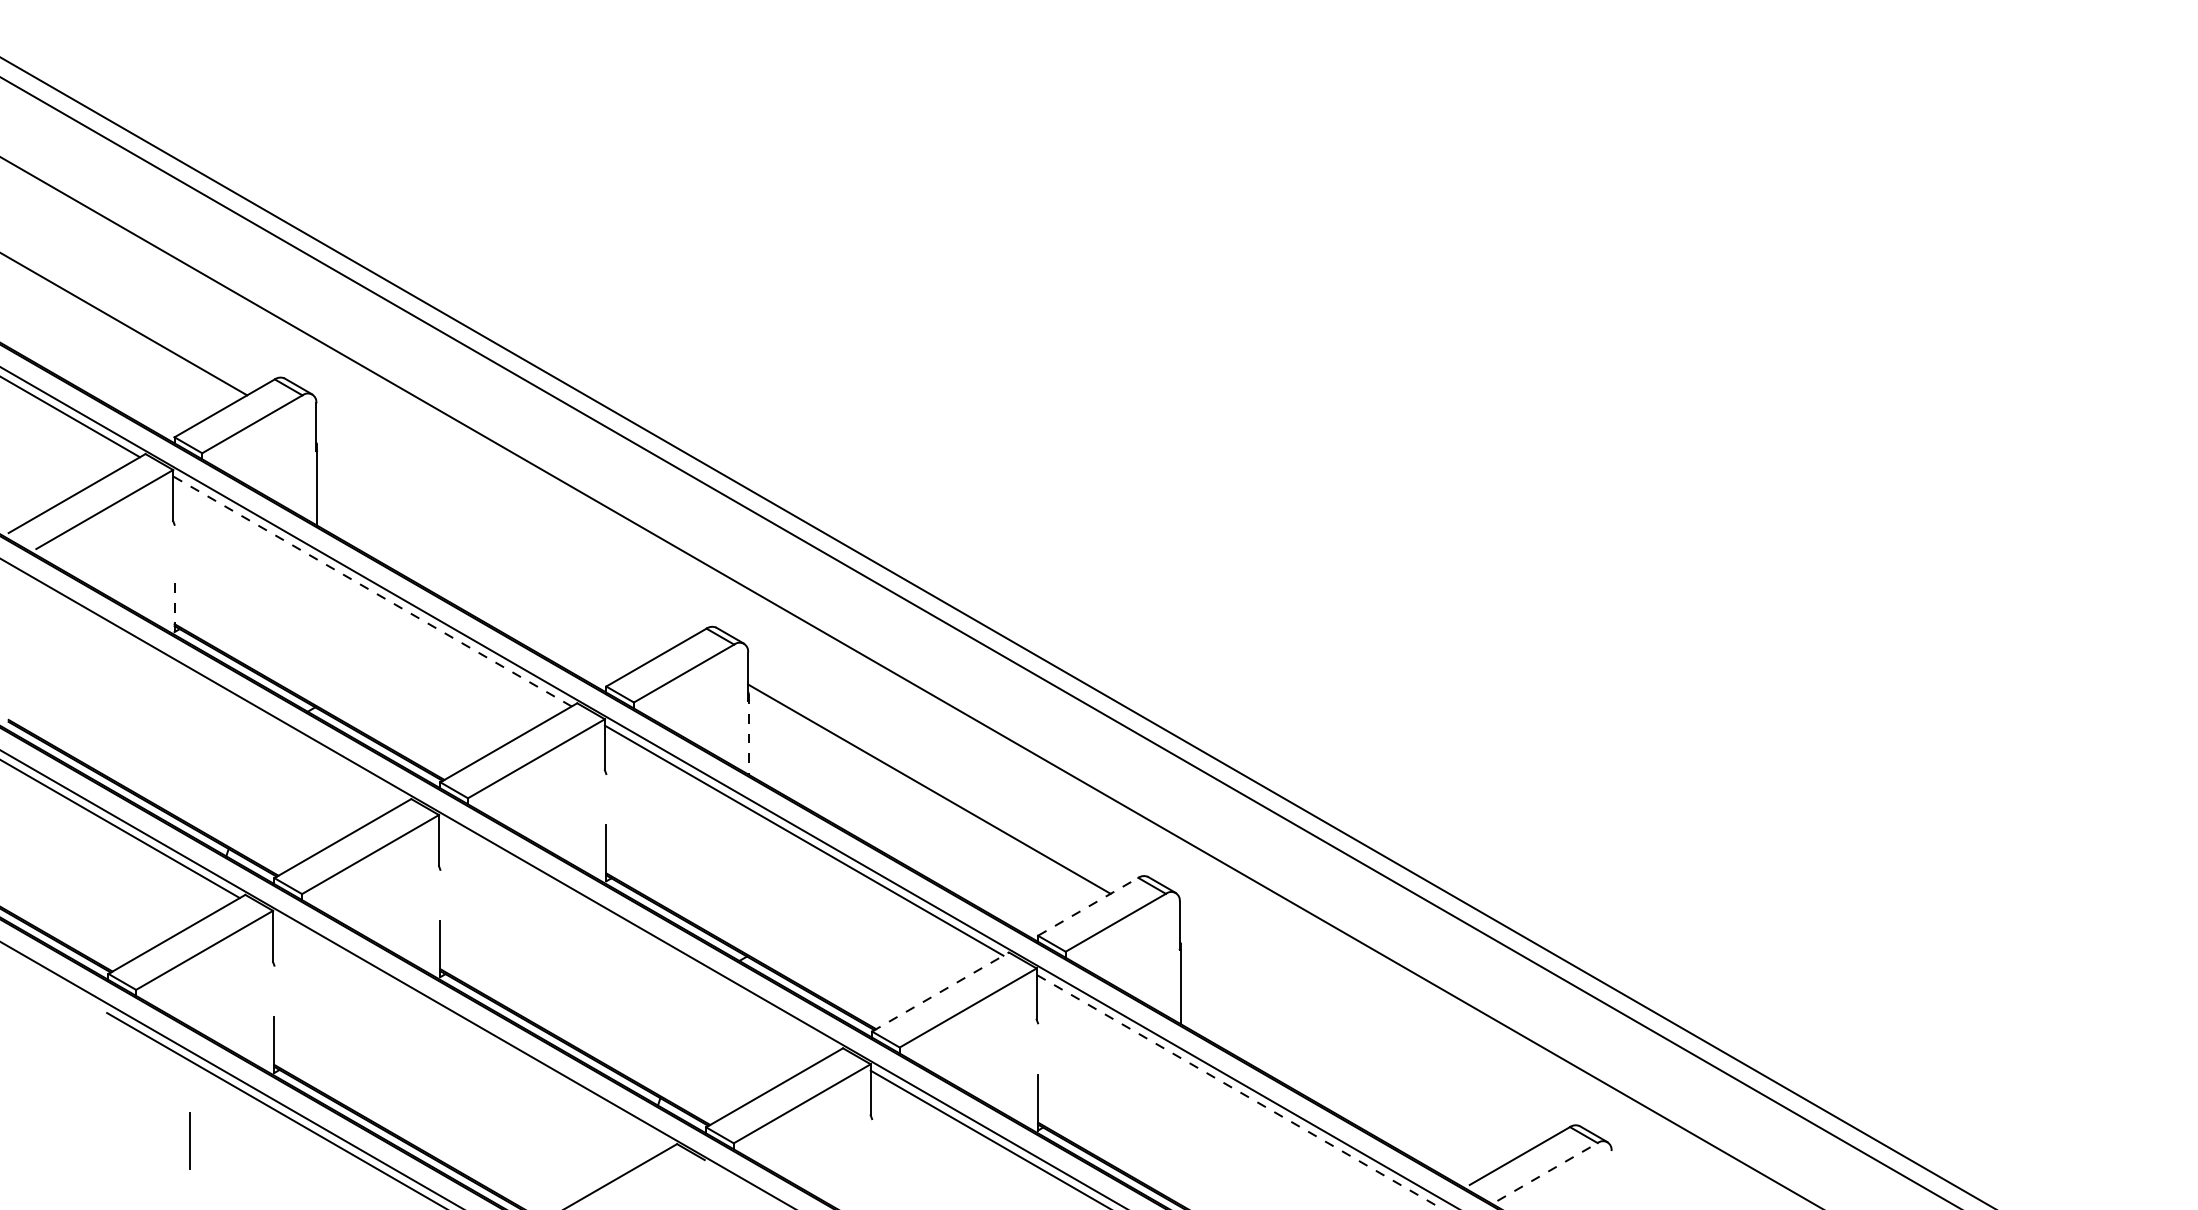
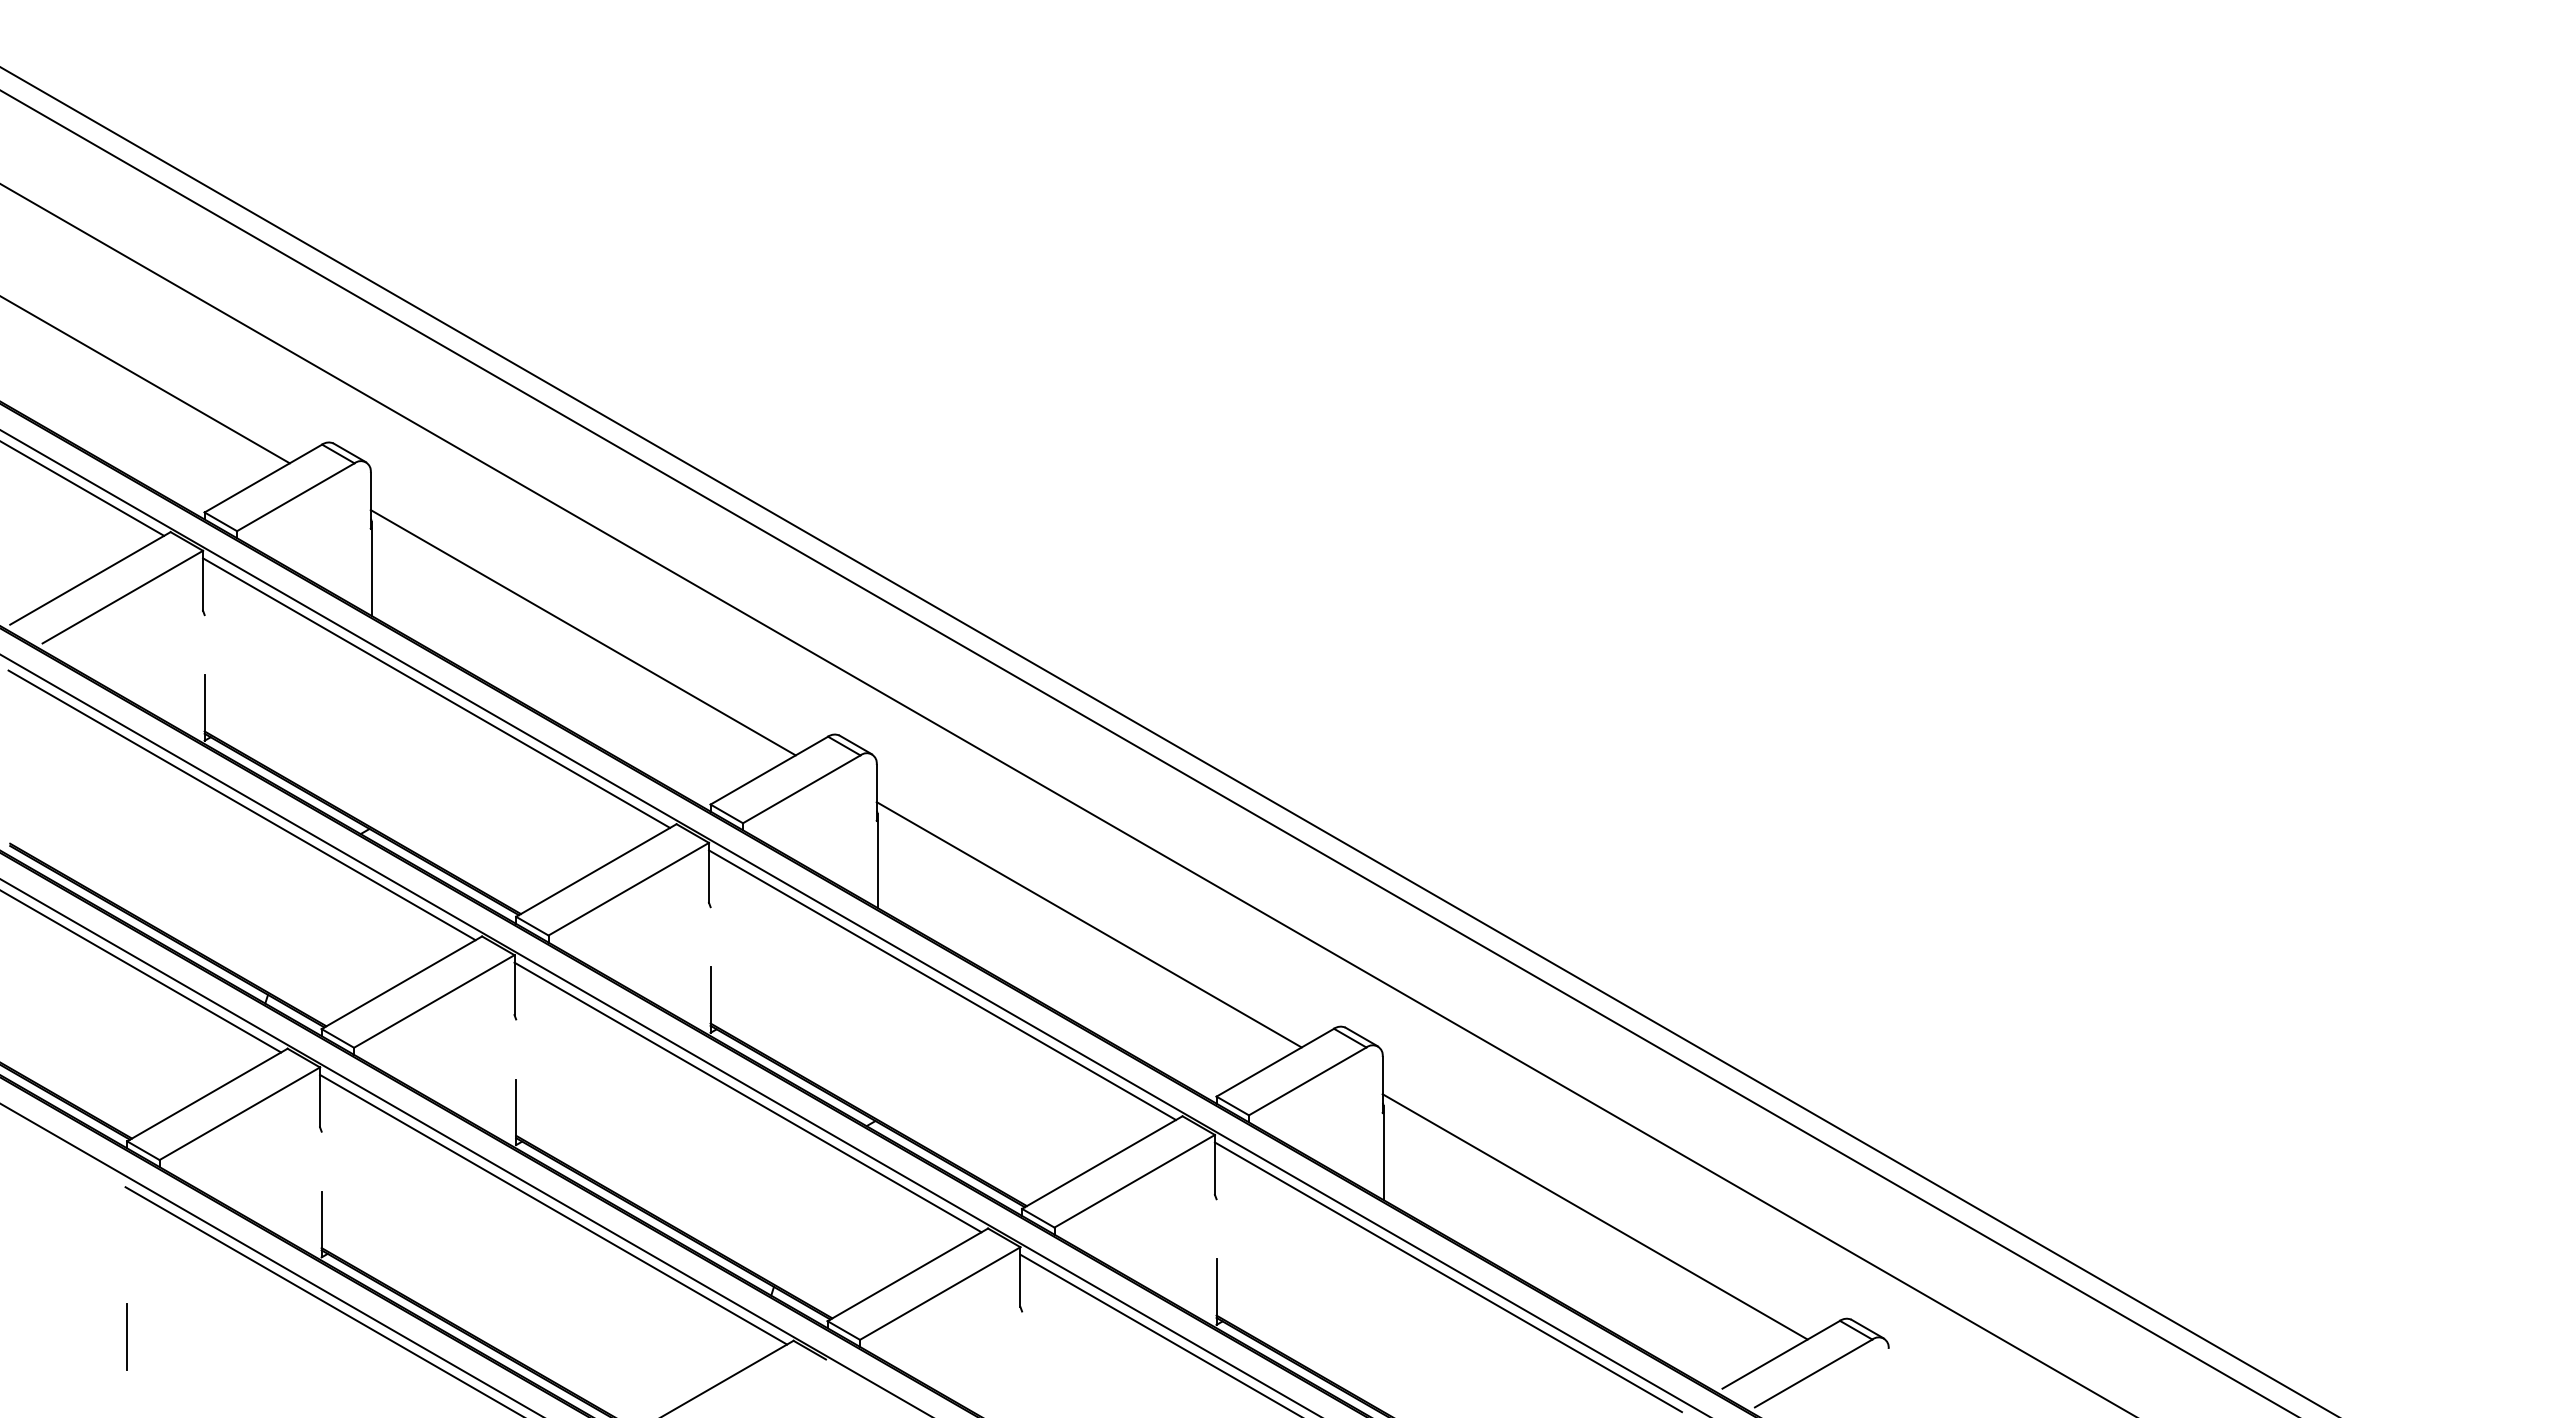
line: (496, 539) -> (582, 632), added
line: (372, 591) -> (436, 693), dashed -> solid
line: (174, 604) -> (204, 708), dashed -> solid
line: (206, 687) -> (241, 805), added
line: (748, 735) -> (877, 861), dashed -> solid
line: (1088, 906) -> (1275, 1062), dashed -> solid
line: (637, 936) -> (747, 1097), added
line: (940, 991) -> (1102, 1162), dashed -> solid
line: (472, 1032) -> (553, 1209), added
line: (1360, 1038) -> (1594, 1216), added
line: (1235, 1090) -> (1448, 1277), dashed -> solid
line: (188, 1140) -> (126, 1336), moved
line: (1547, 1172) -> (1813, 1373), dashed -> solid

